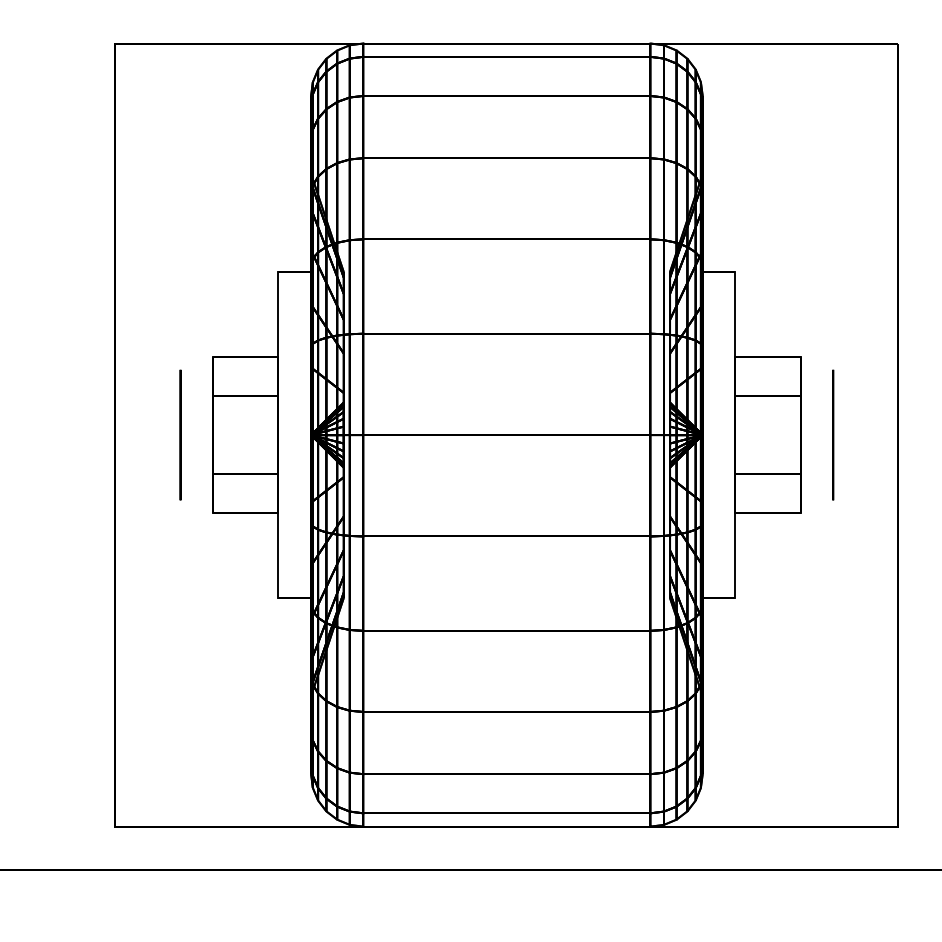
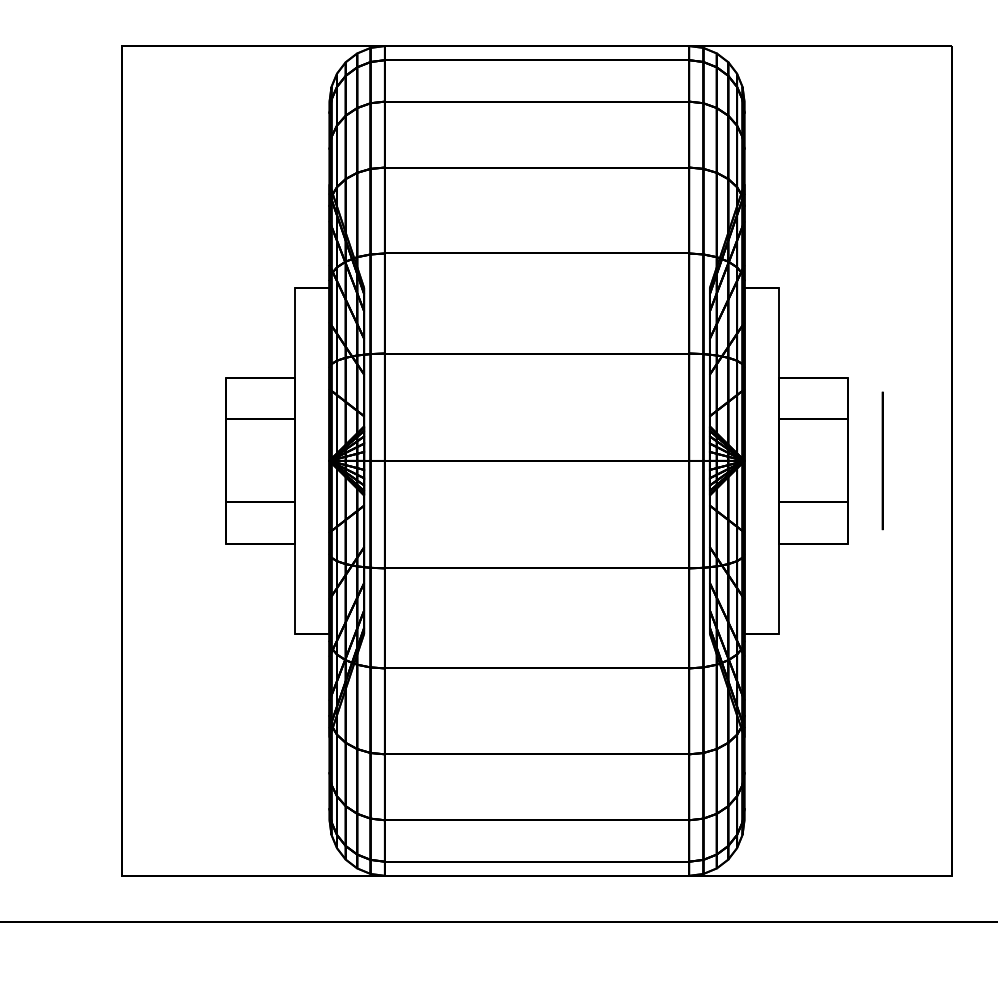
circle: (180, 434) -> (191, 460), removed

